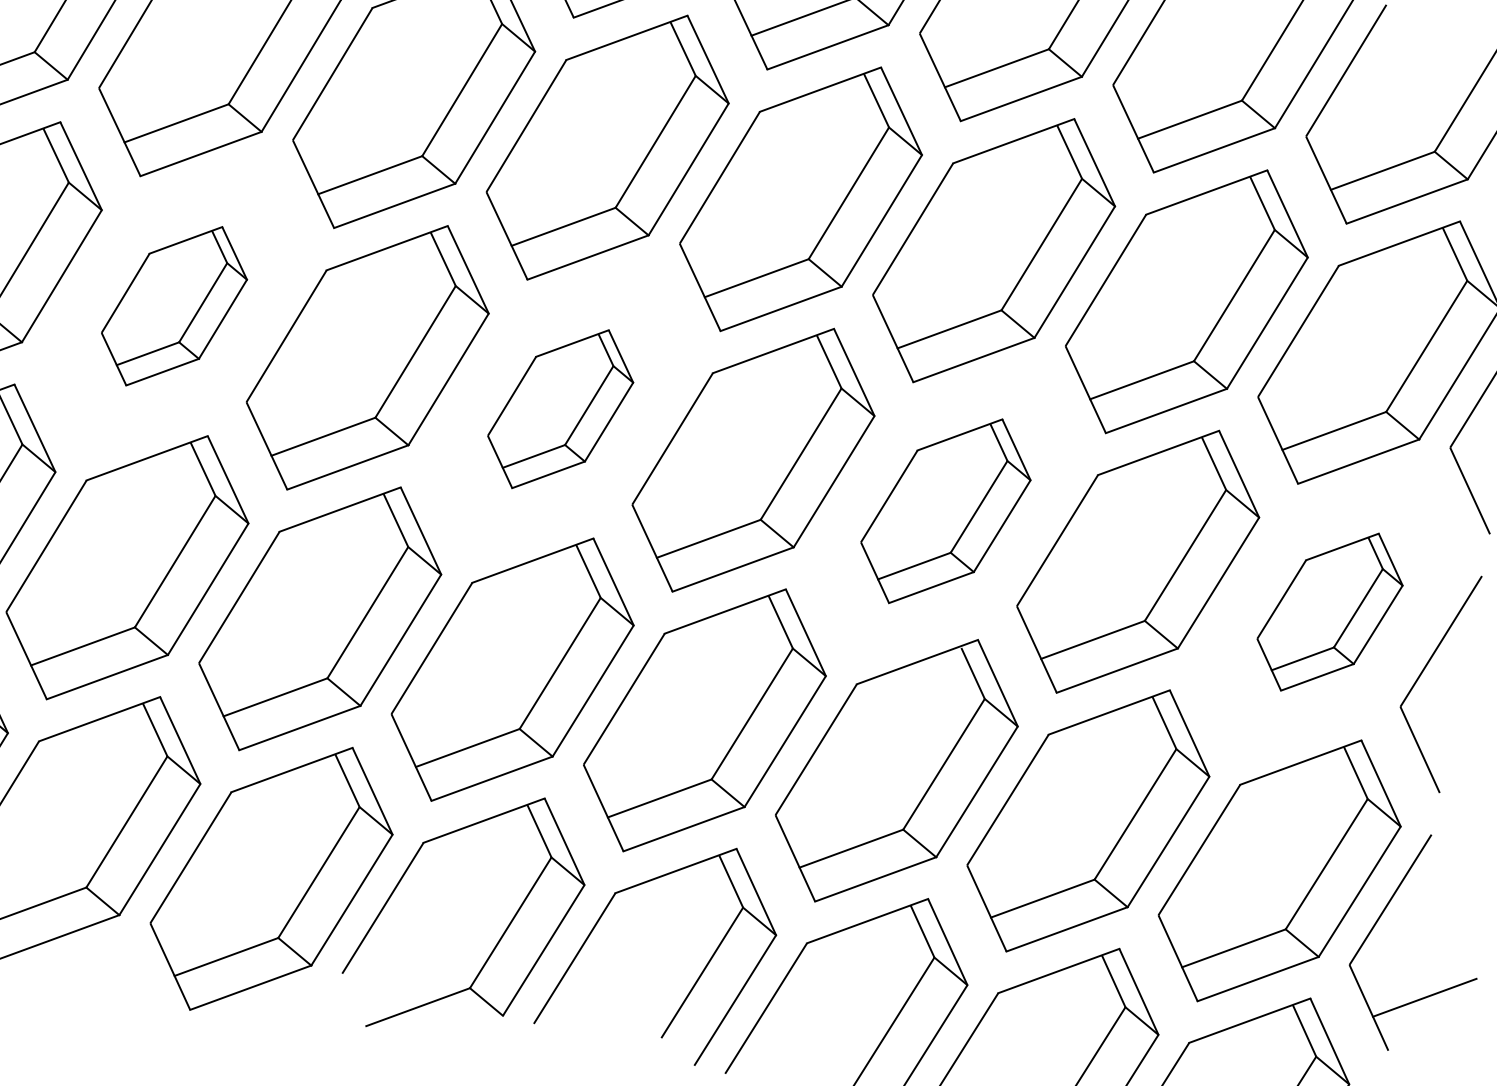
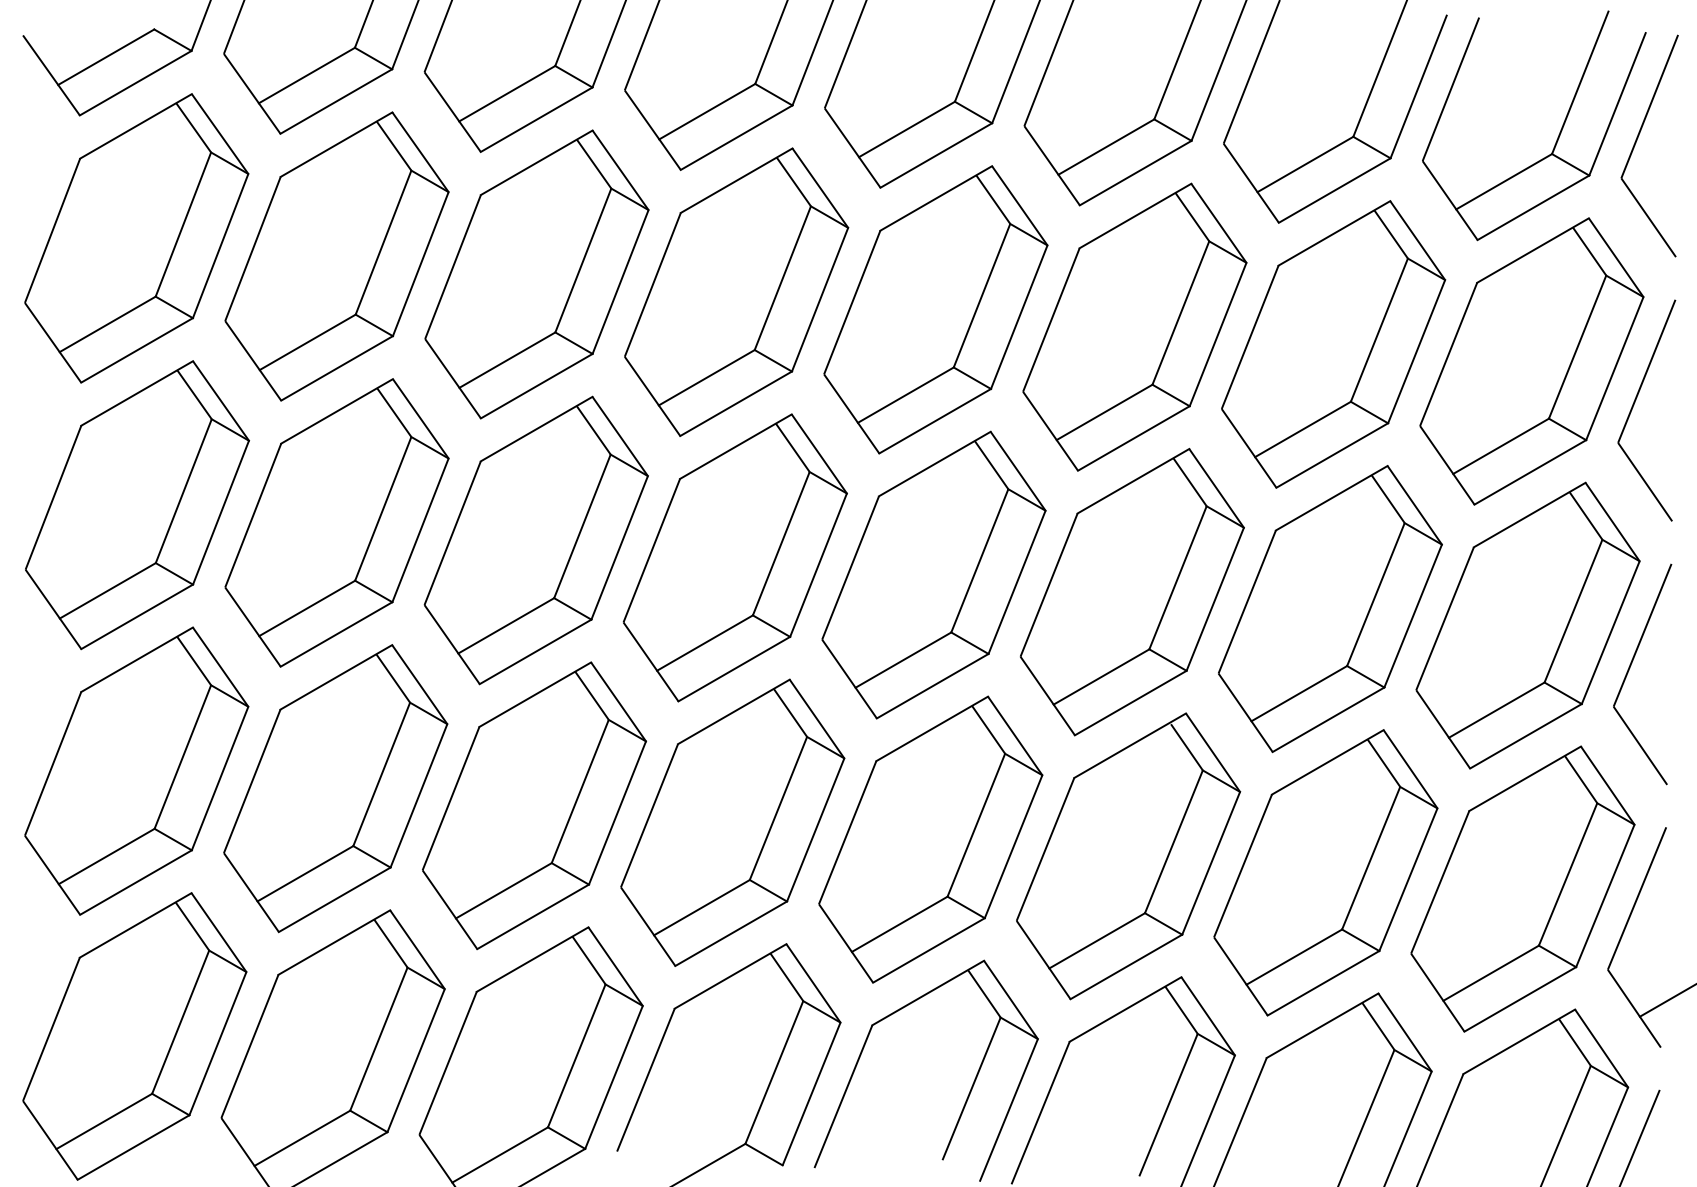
part: (173, 305) -> (336, 522), size x1.67
part: (560, 408) -> (734, 557), size x1.67
part: (945, 511) -> (1131, 592), size x1.43
part: (1329, 611) -> (1527, 625), size x1.67

